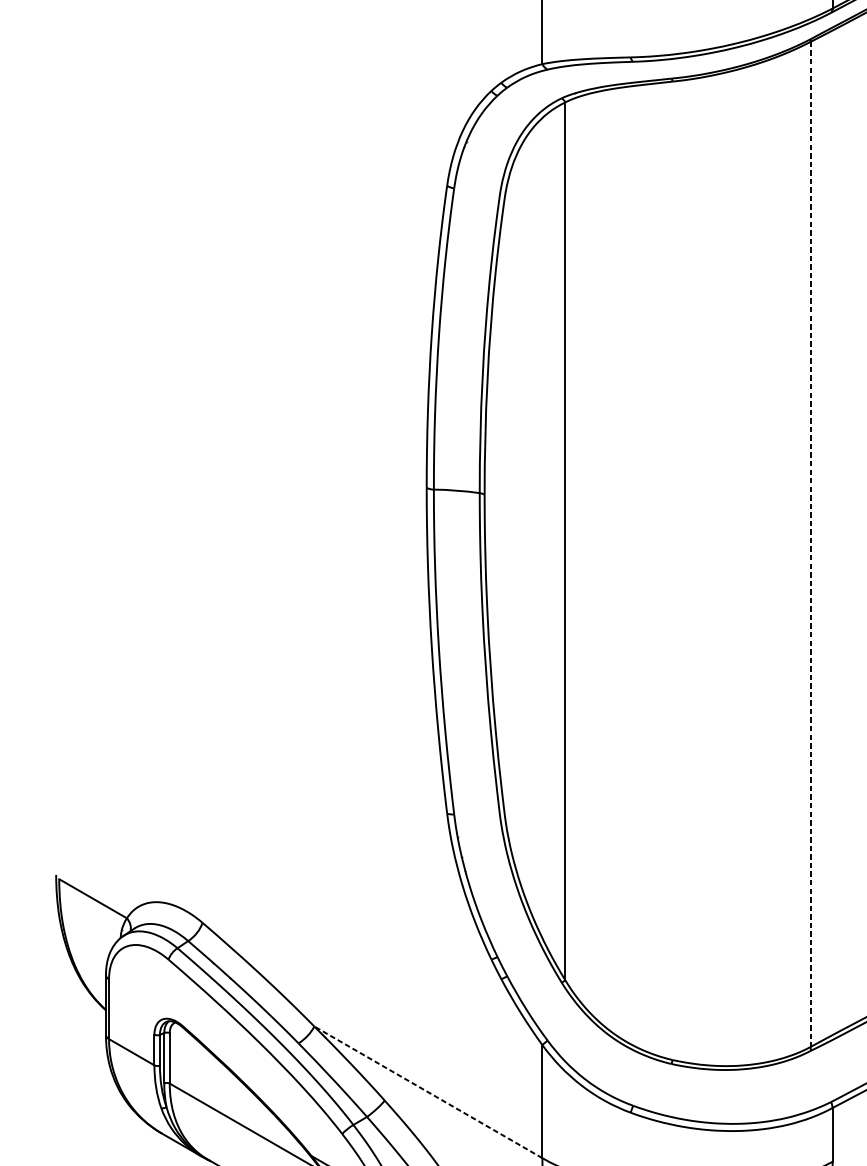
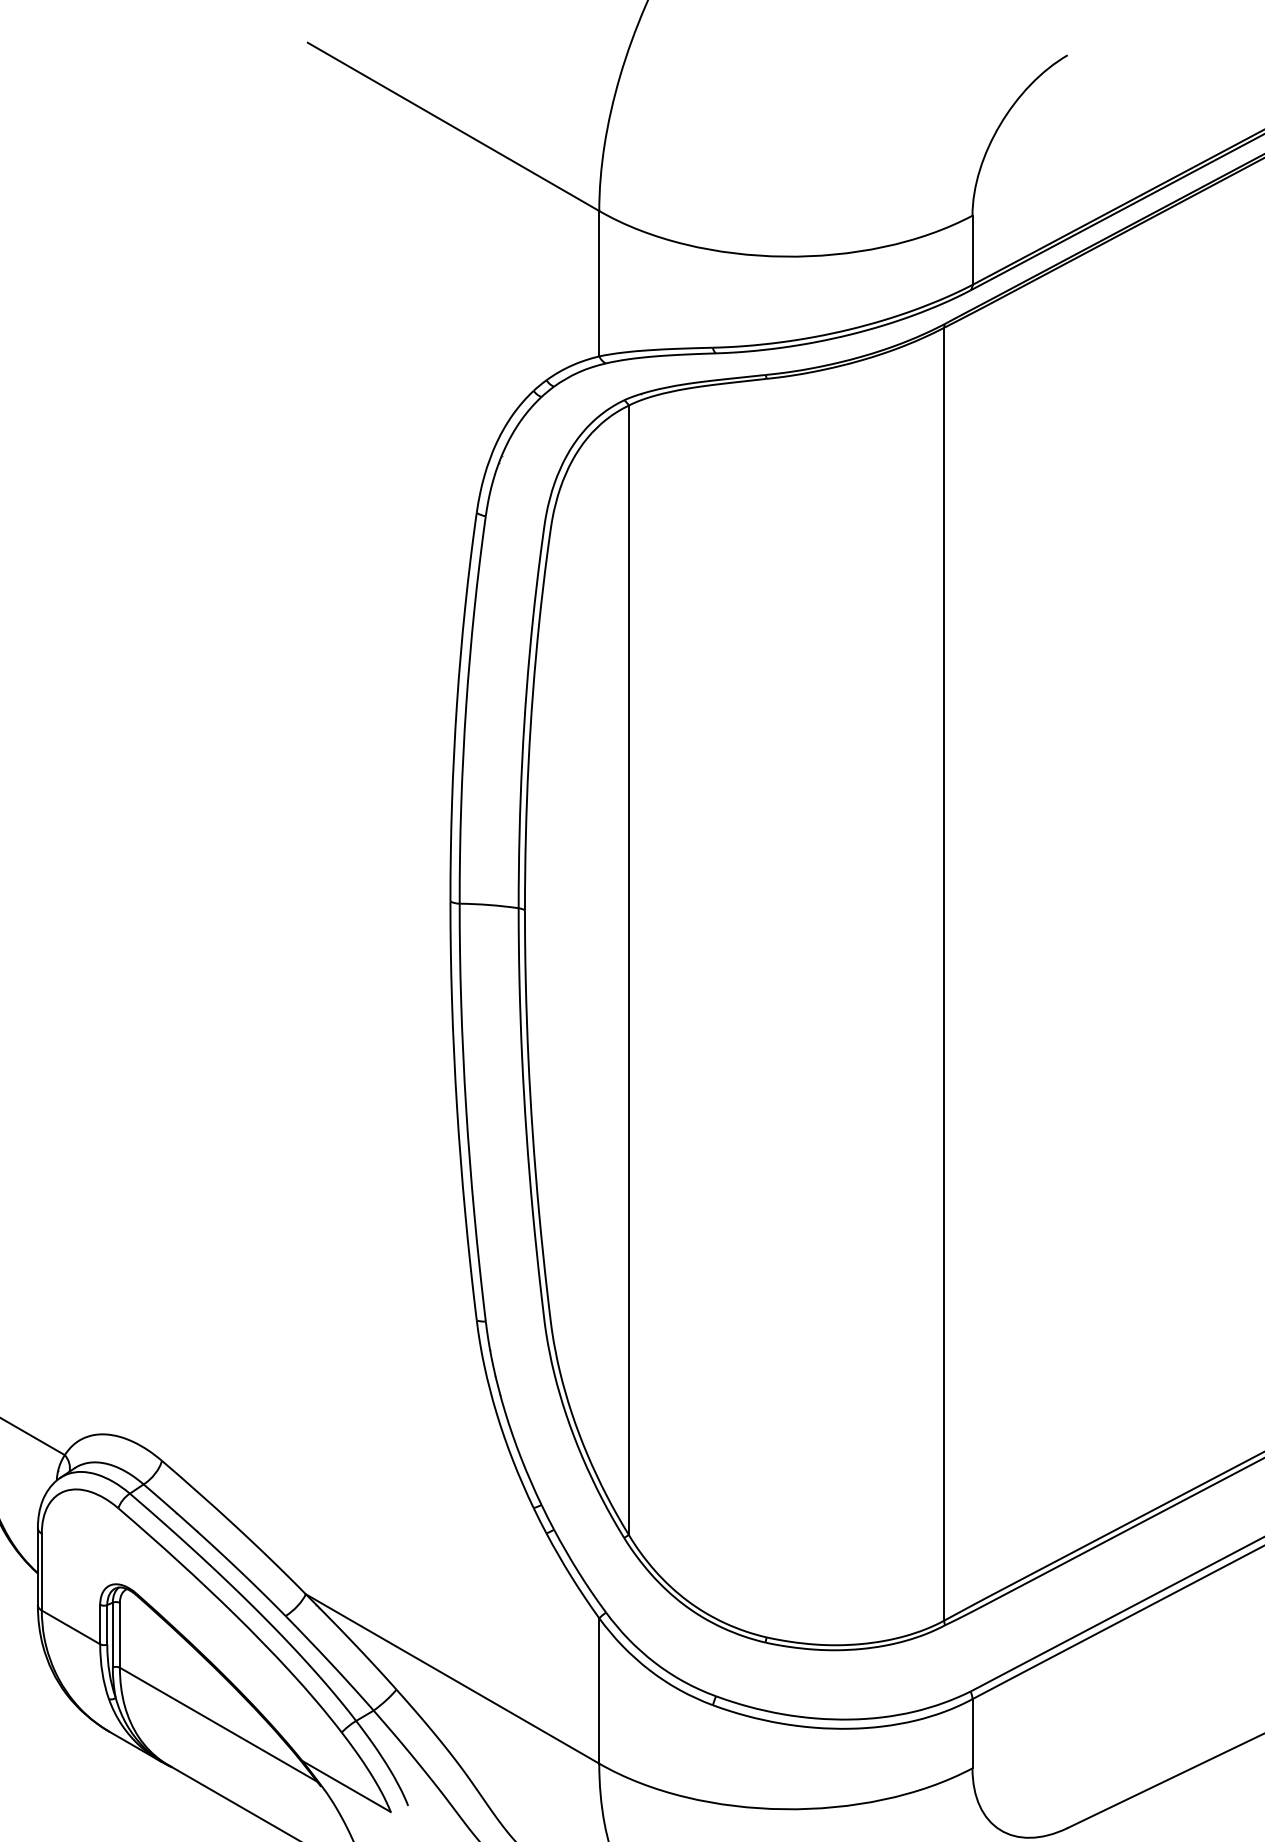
line: (810, 544) -> (944, 974), dashed -> solid
line: (428, 1091) -> (452, 1678), dashed -> solid

